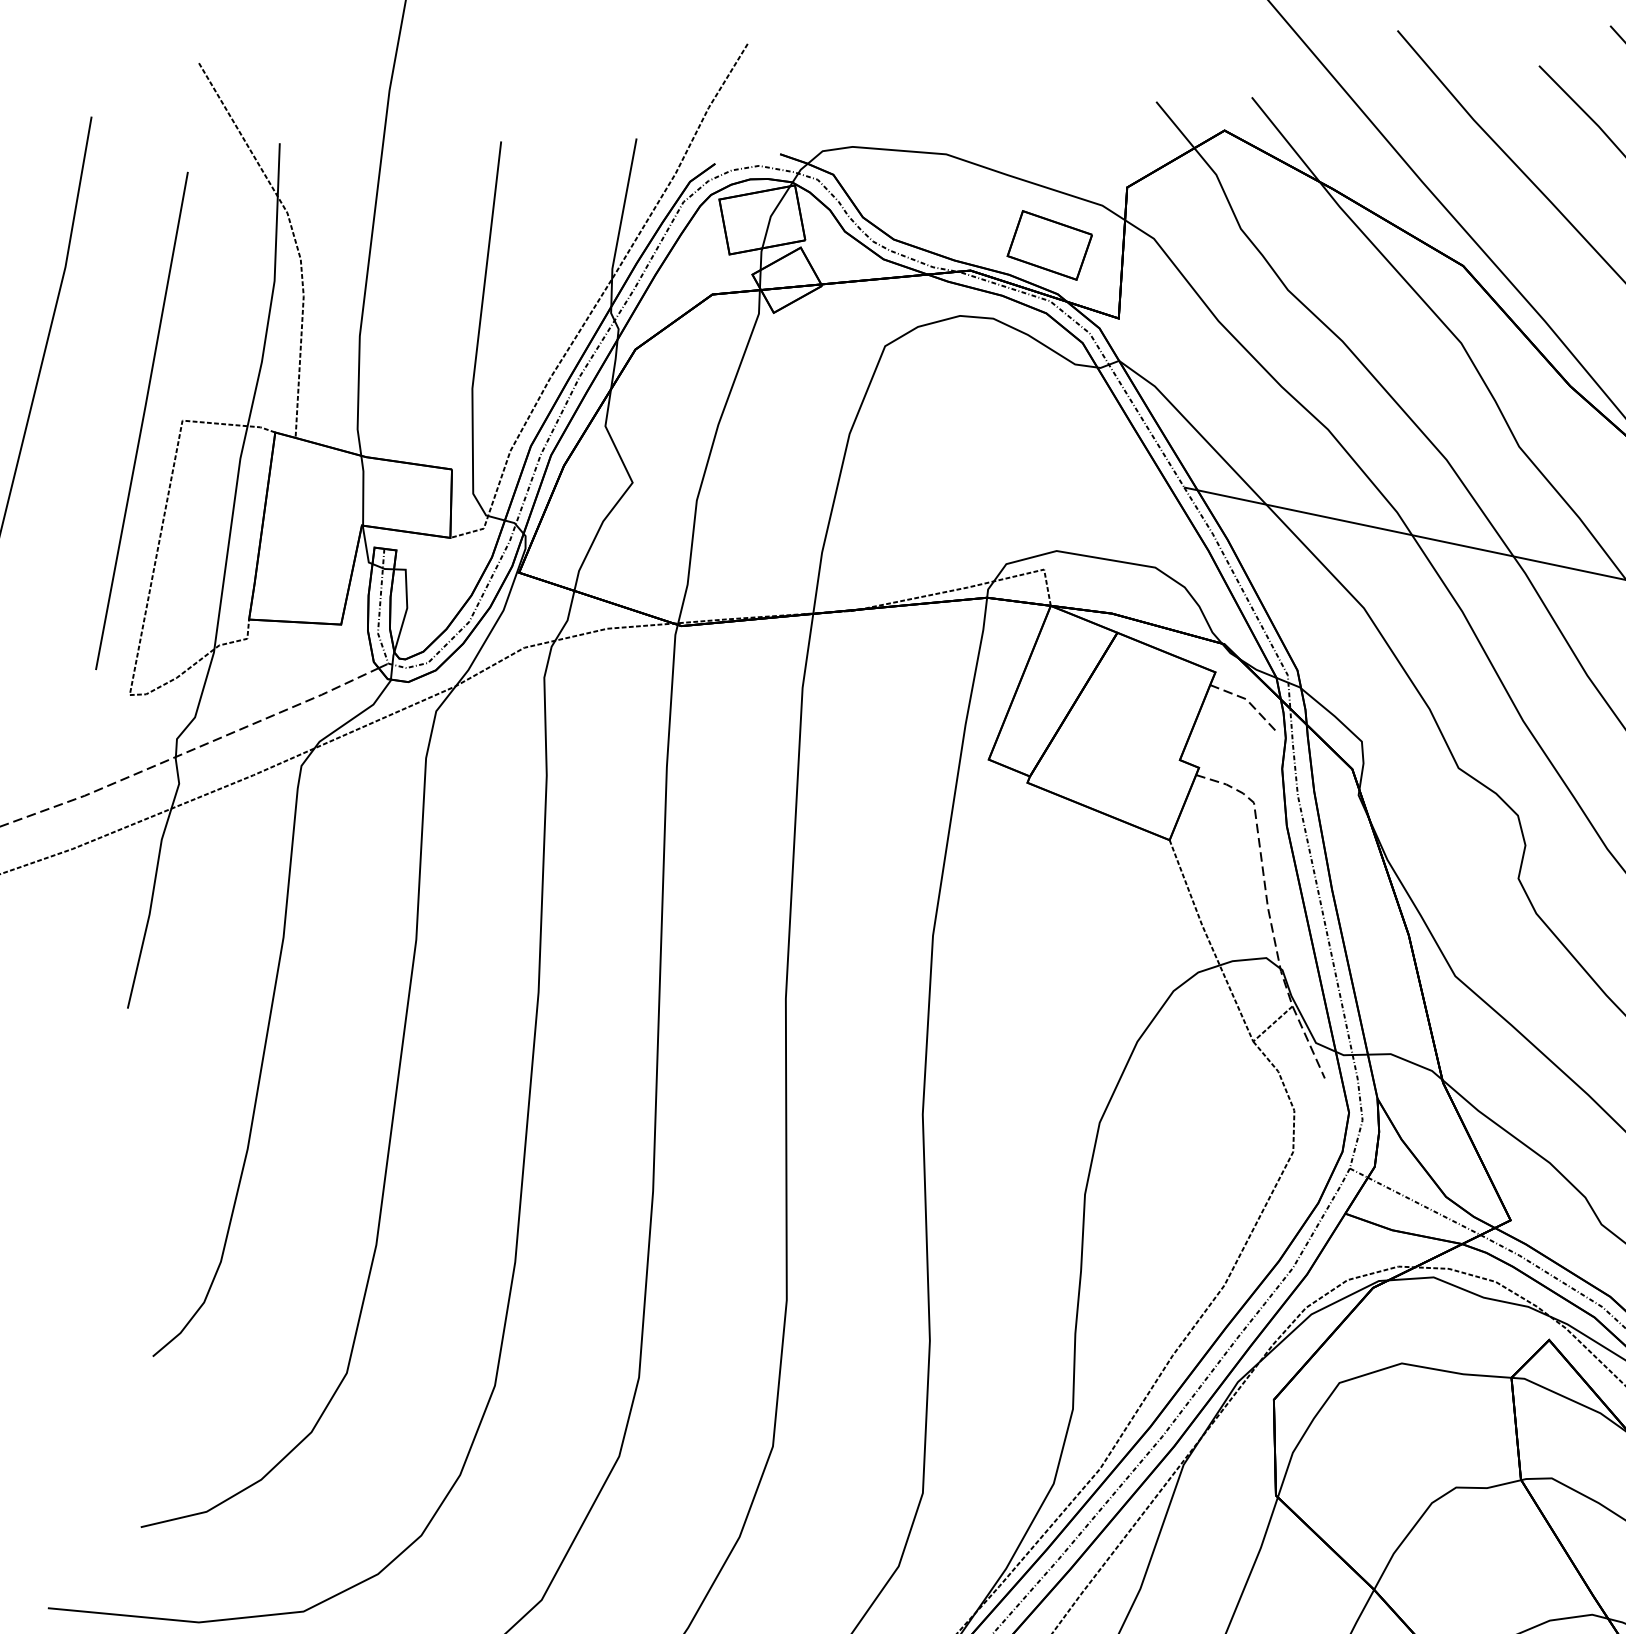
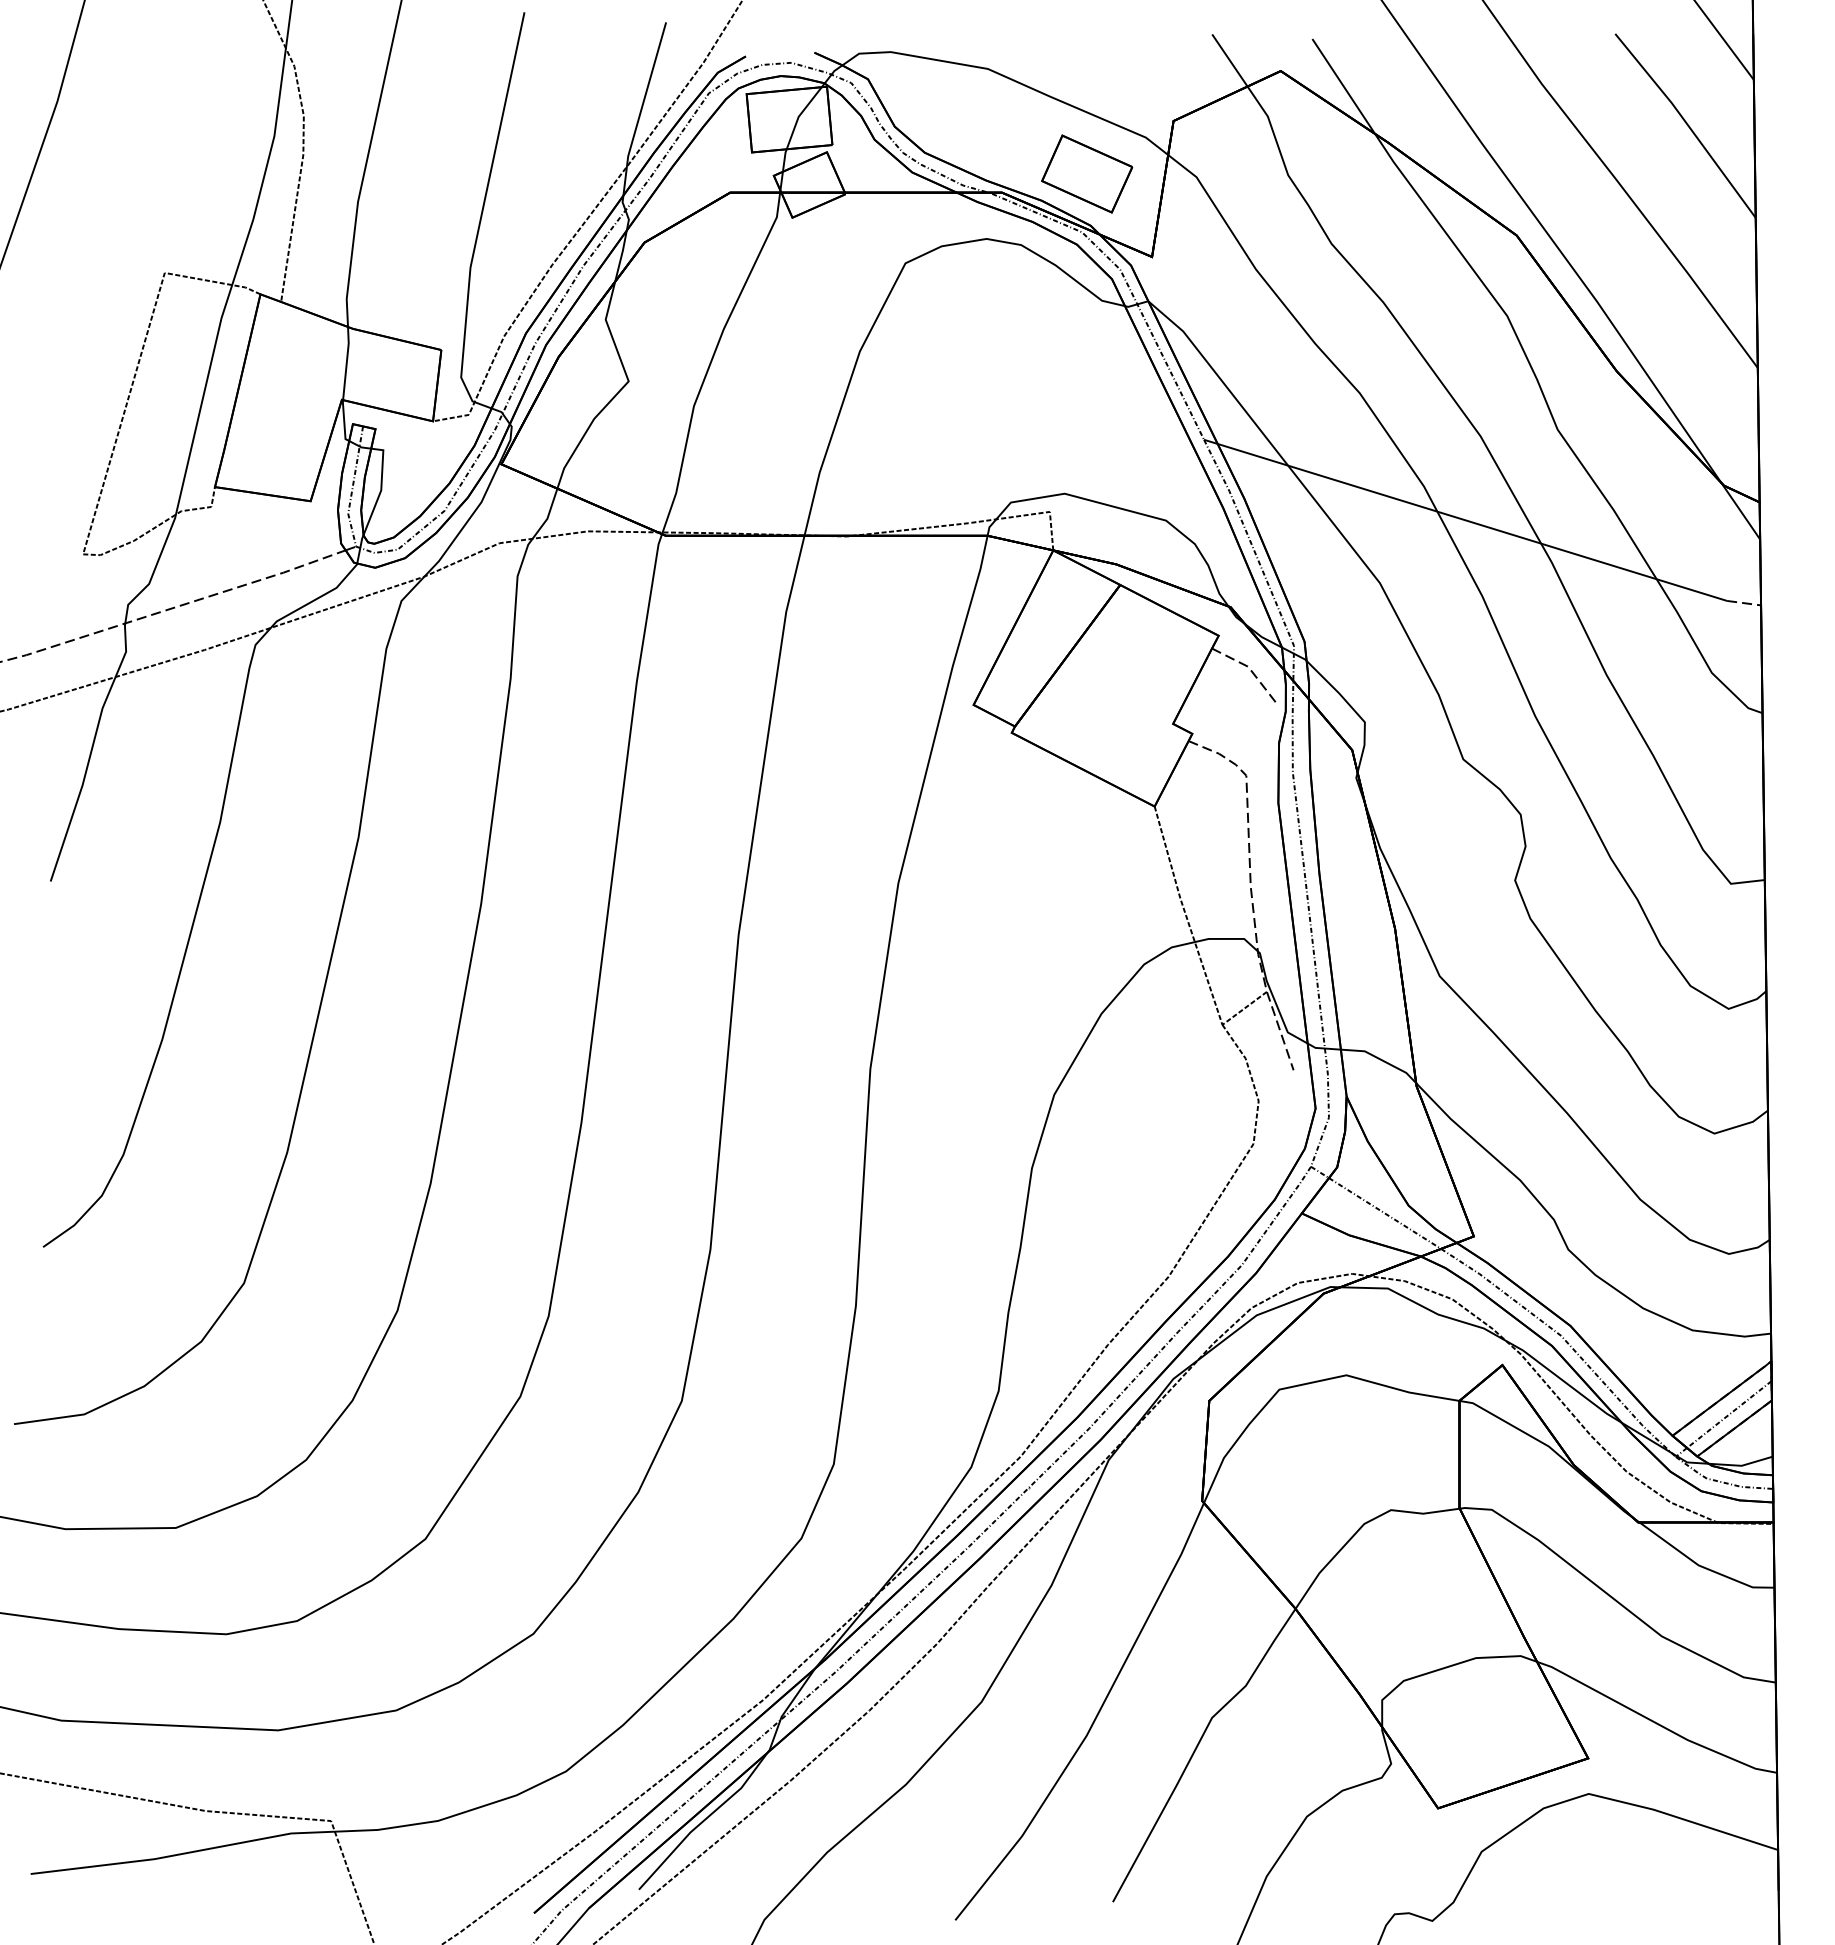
line: (141, 420) -> (122, 268), removed

